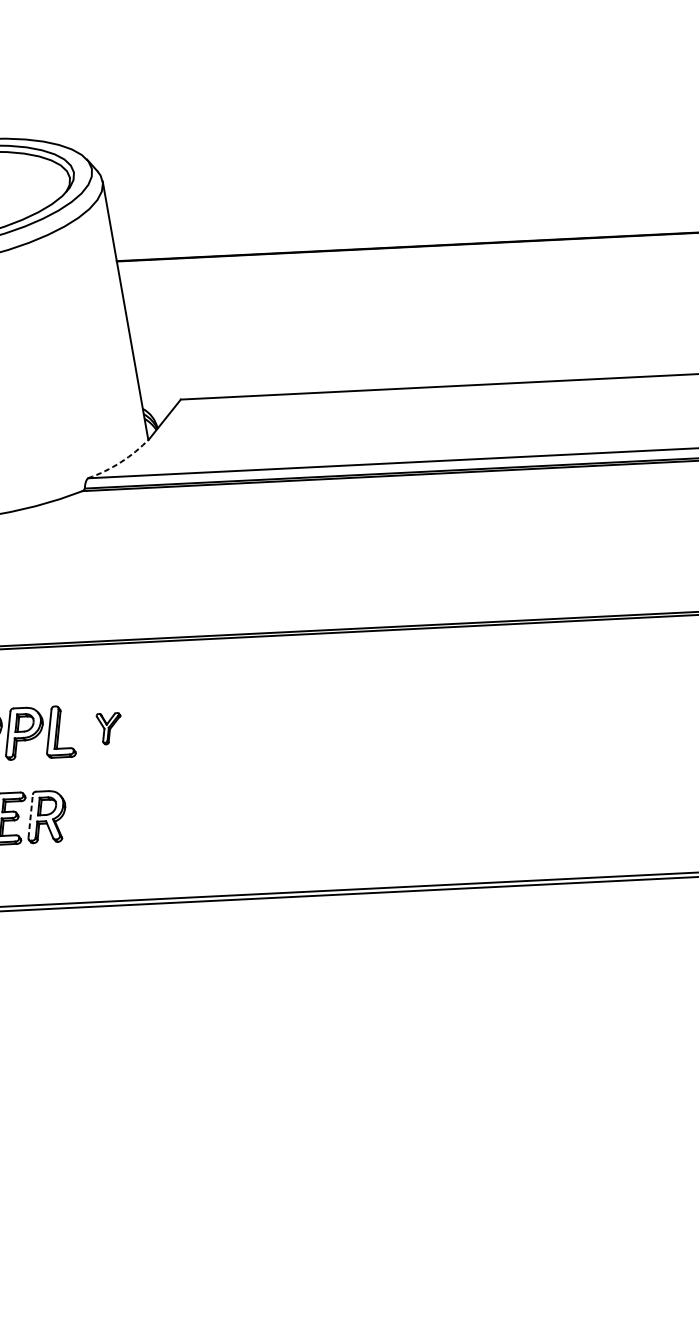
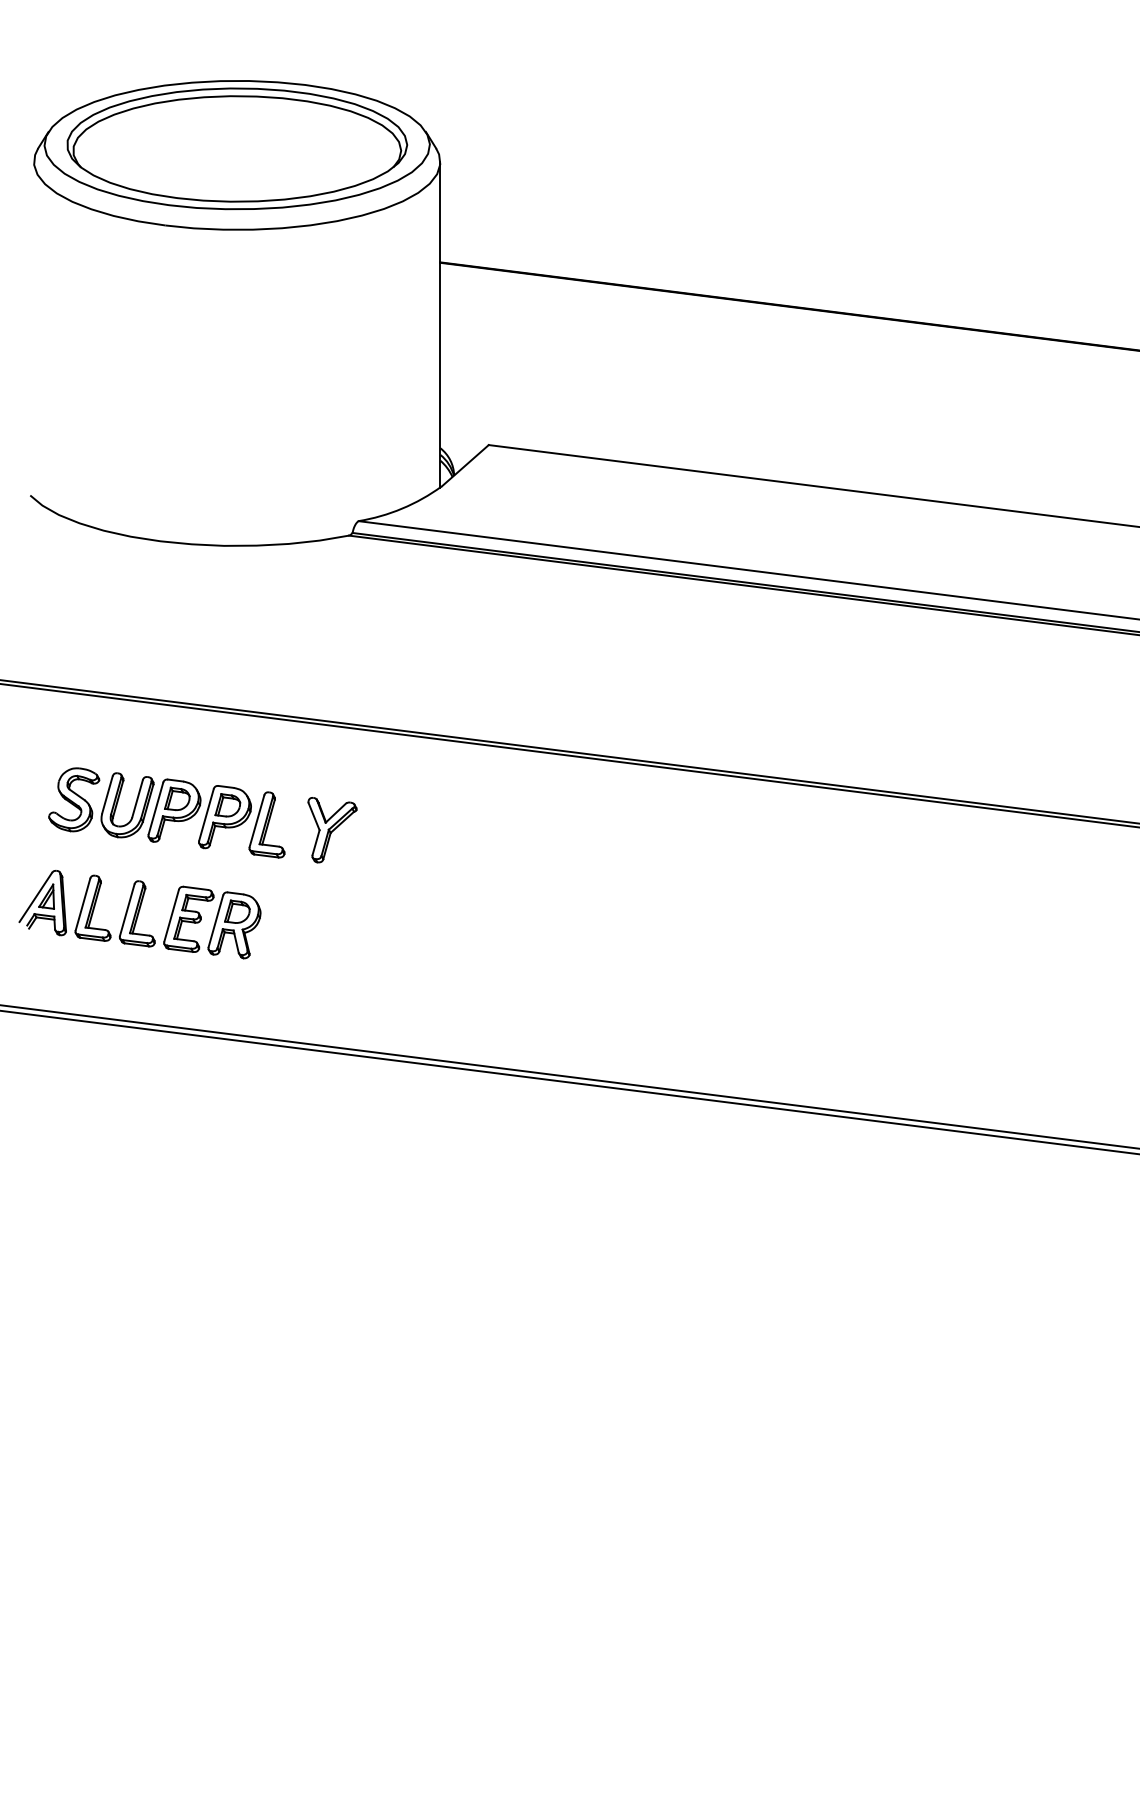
arc: (121, 462) -> (402, 508), dashed -> solid
part: (110, 727) -> (332, 830), size x1.67
line: (30, 816) -> (215, 921), dashed -> solid

